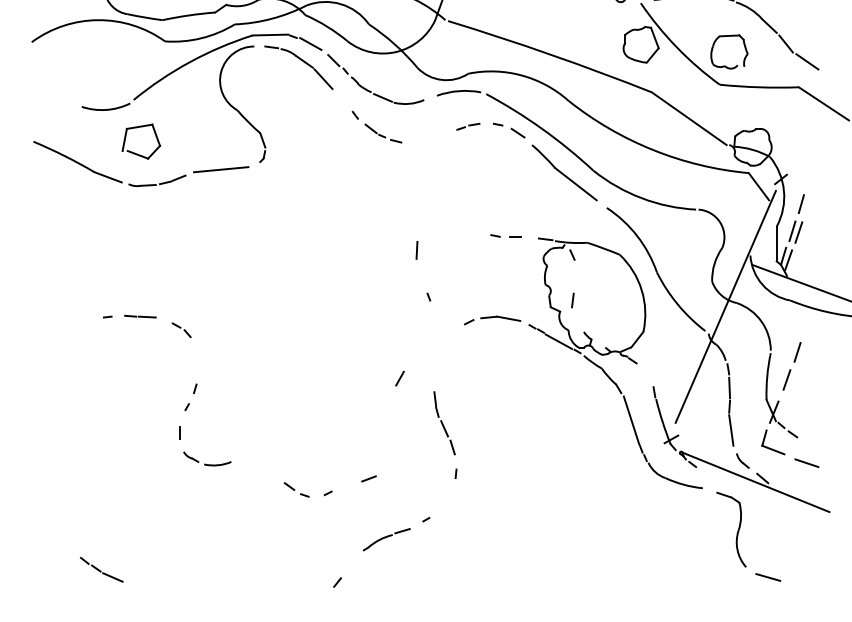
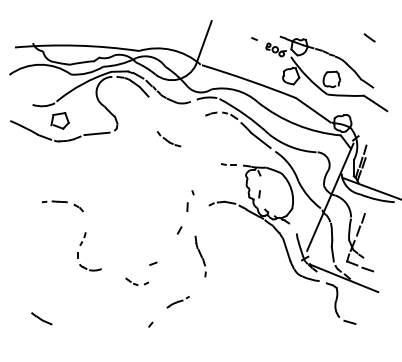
part: (375, 127) -> (168, 139), moved
line: (416, 248) -> (187, 206), moved
line: (369, 478) -> (153, 263), moved
part: (397, 532) -> (178, 301), size x0.7

